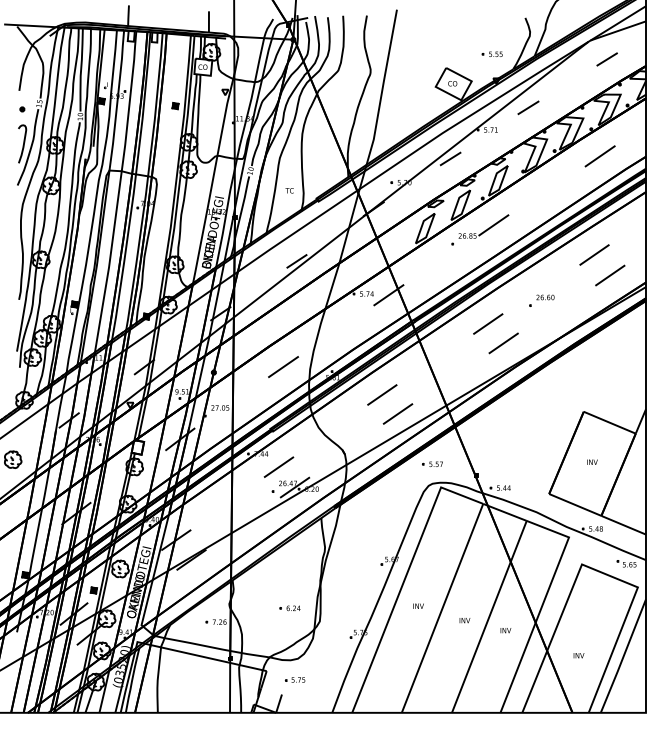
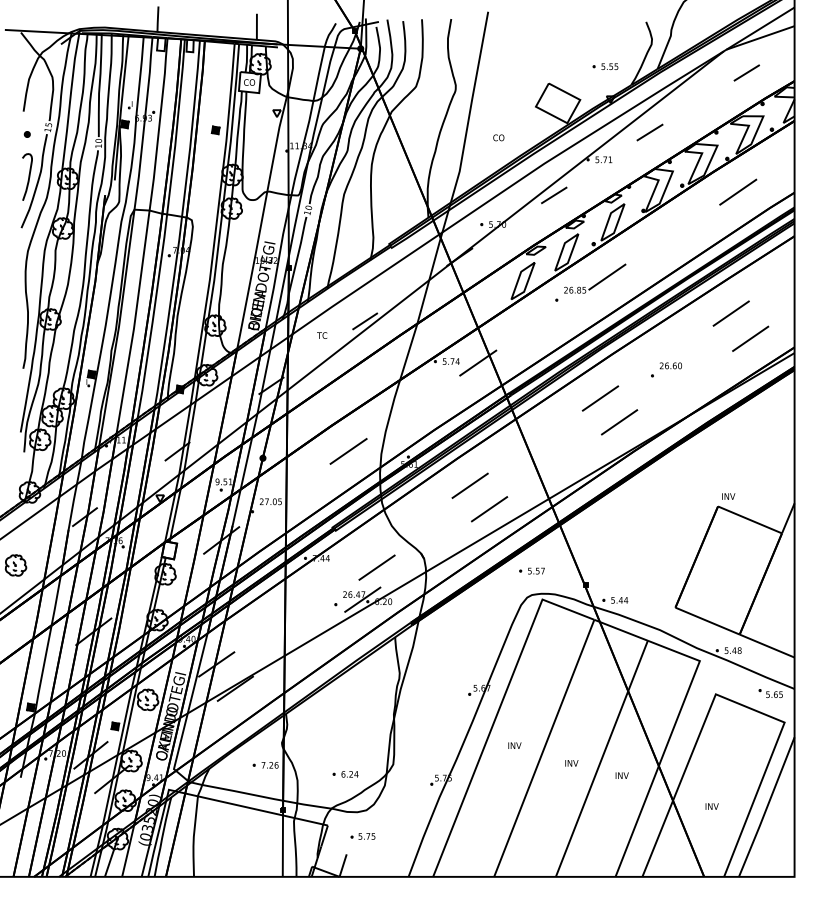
text: (452, 83) -> (498, 137), moved
text: (289, 190) -> (322, 335), moved
text: (592, 462) -> (728, 496), moved
line: (278, 467) -> (376, 567), moved
part: (289, 608) -> (345, 774), moved

